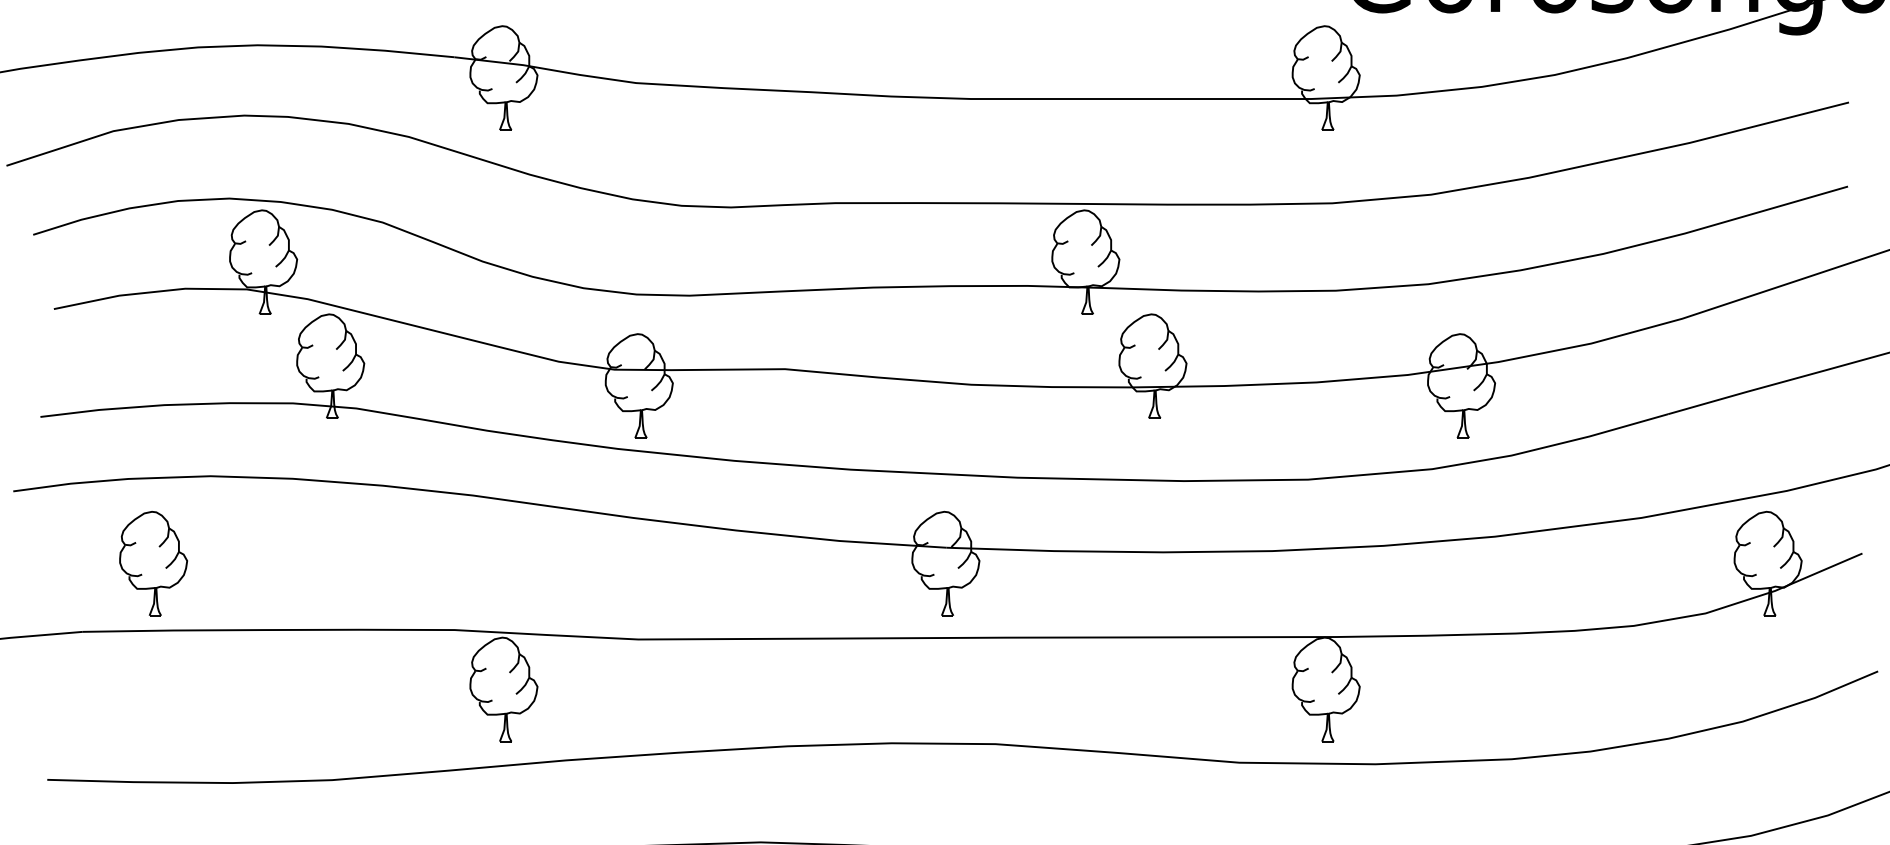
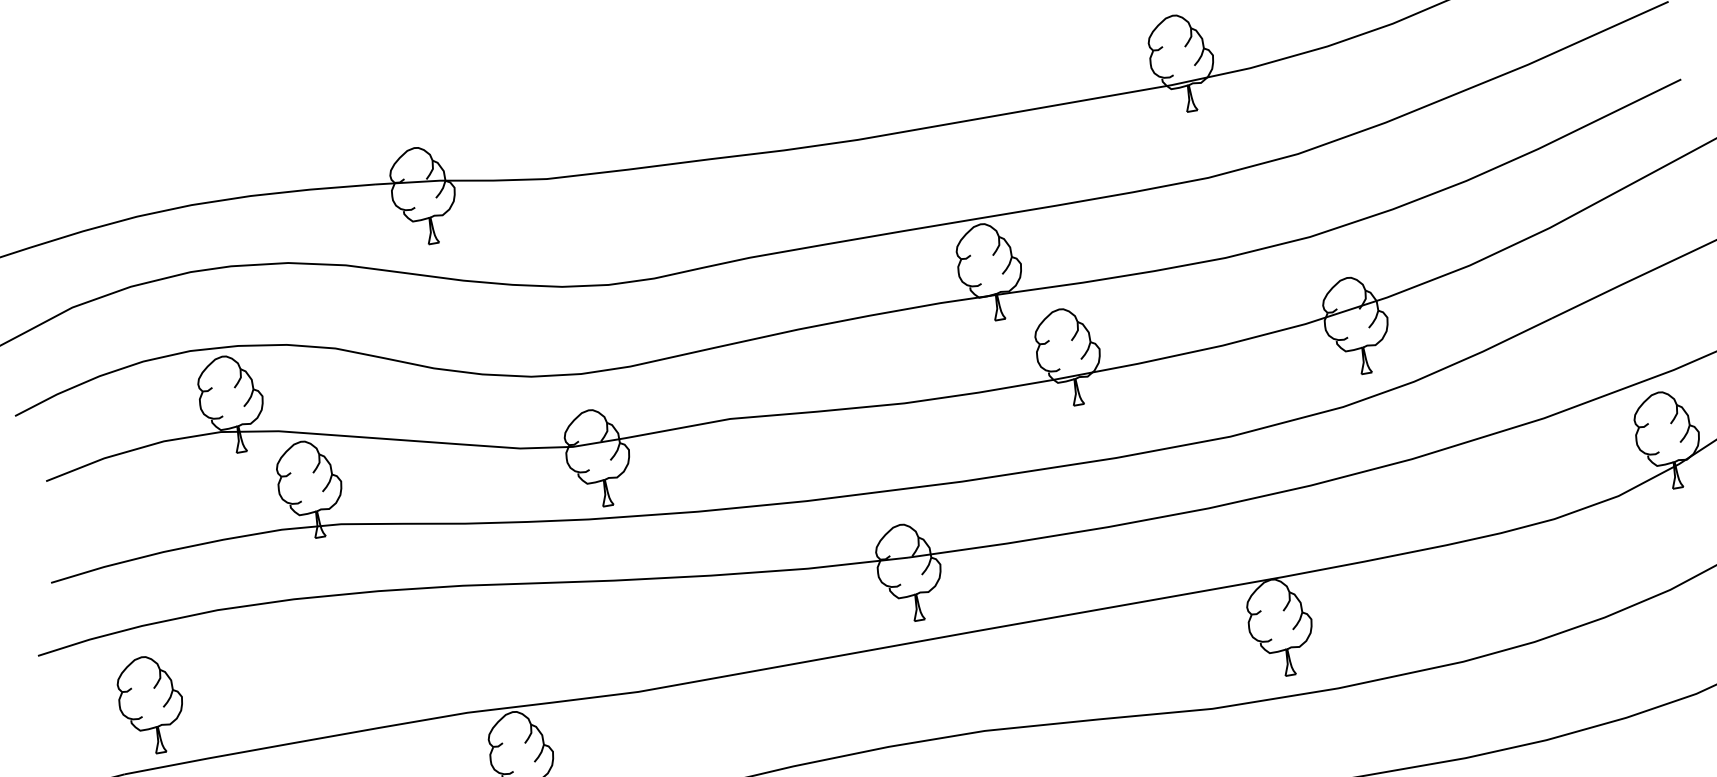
part: (153, 563) -> (151, 704), moved

